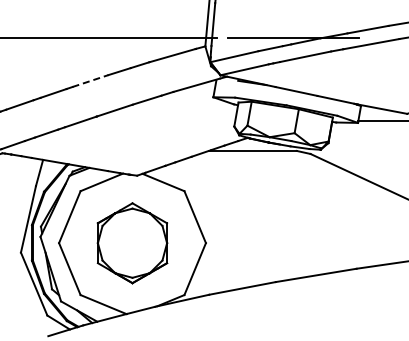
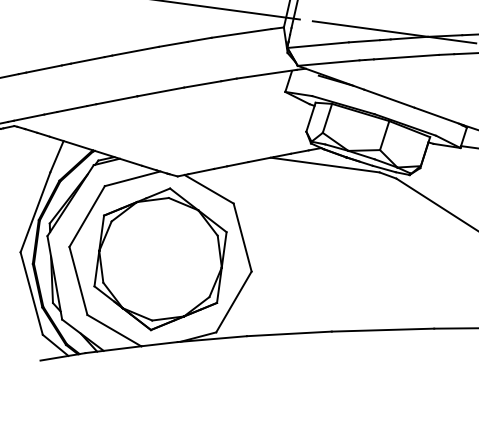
line: (90, 81) -> (135, 51), dashed -> solid
part: (132, 243) -> (160, 259), size x1.43

